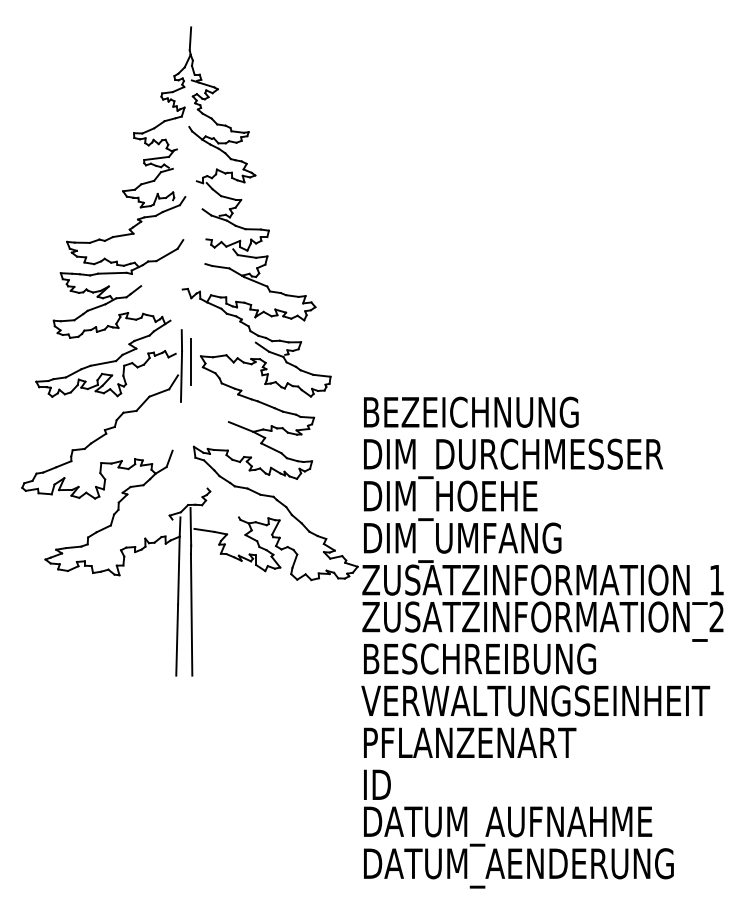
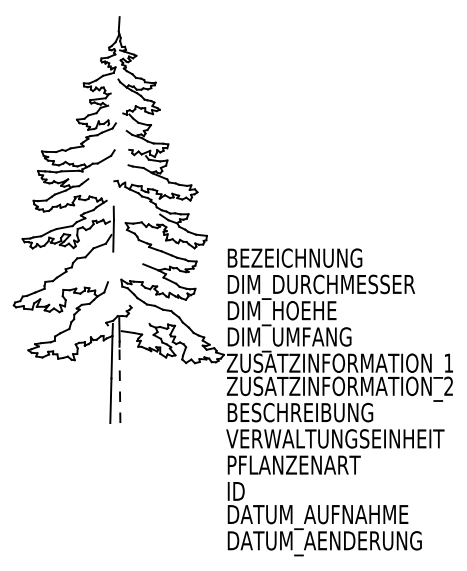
line: (190, 361) -> (119, 226), removed
line: (190, 614) -> (119, 384), solid -> dashed

